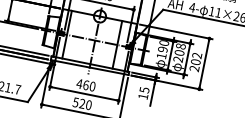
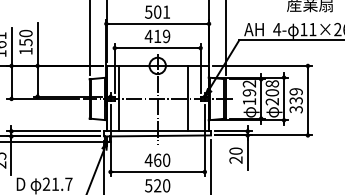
text: (164, 42) -> (249, 83), 190 -> 192
text: (195, 61) -> (295, 100), 202 -> 339
text: (143, 93) -> (235, 155), 15 -> 20

